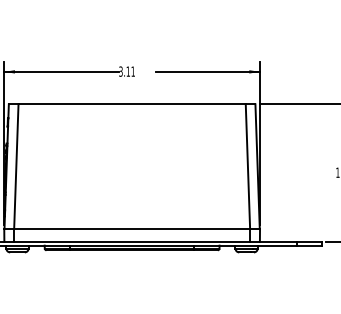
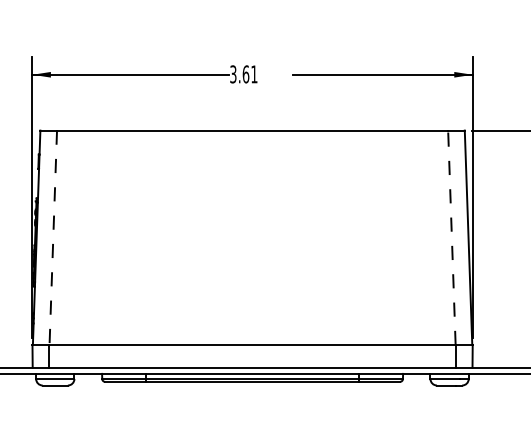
text: (128, 71) -> (246, 74), 3.11 -> 3.61
line: (247, 166) -> (451, 237), solid -> dashed
line: (16, 167) -> (53, 239), solid -> dashed

